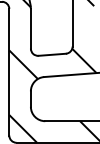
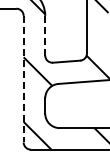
line: (31, 28) -> (45, 35), solid -> dashed
line: (9, 72) -> (23, 79), solid -> dashed

